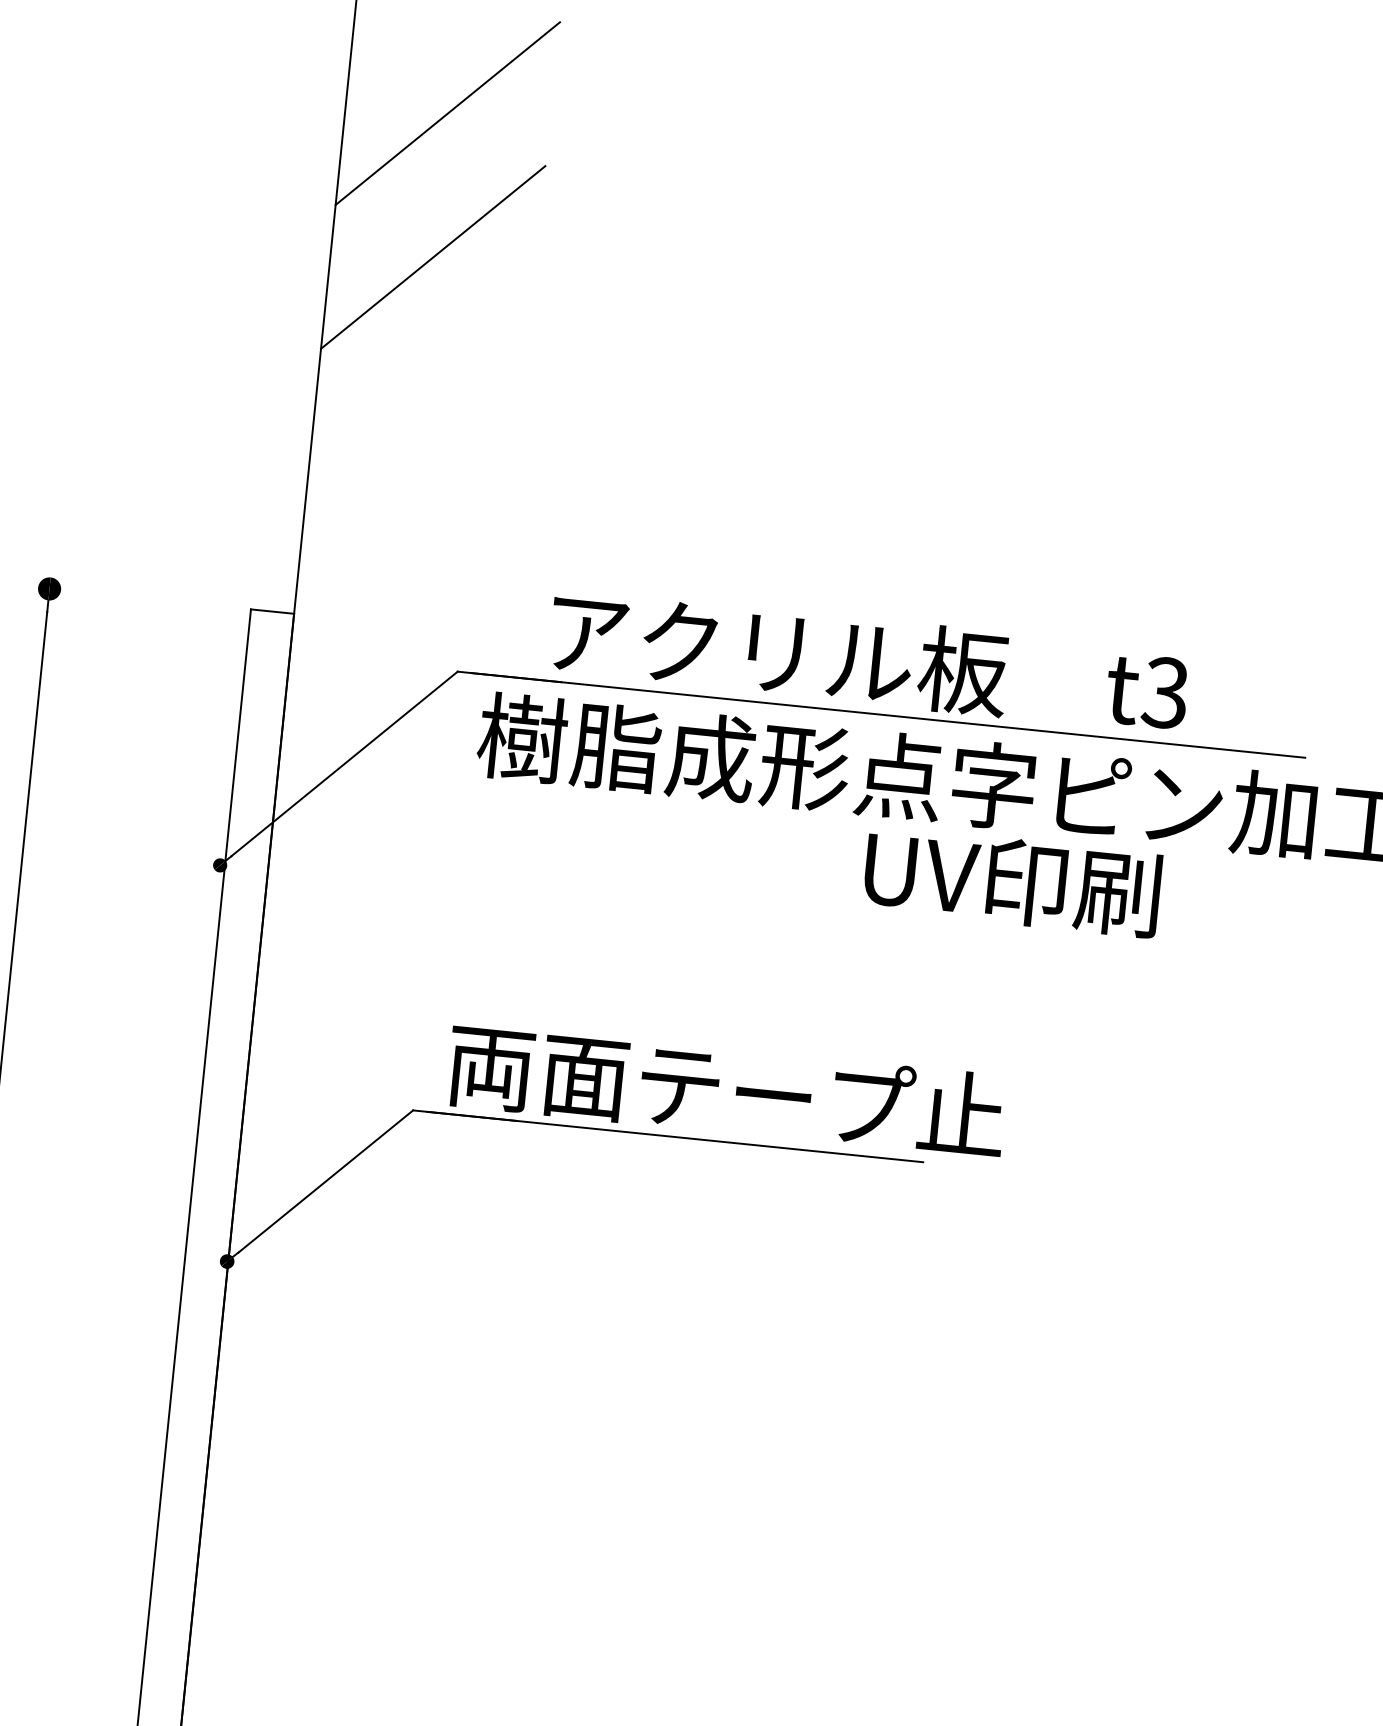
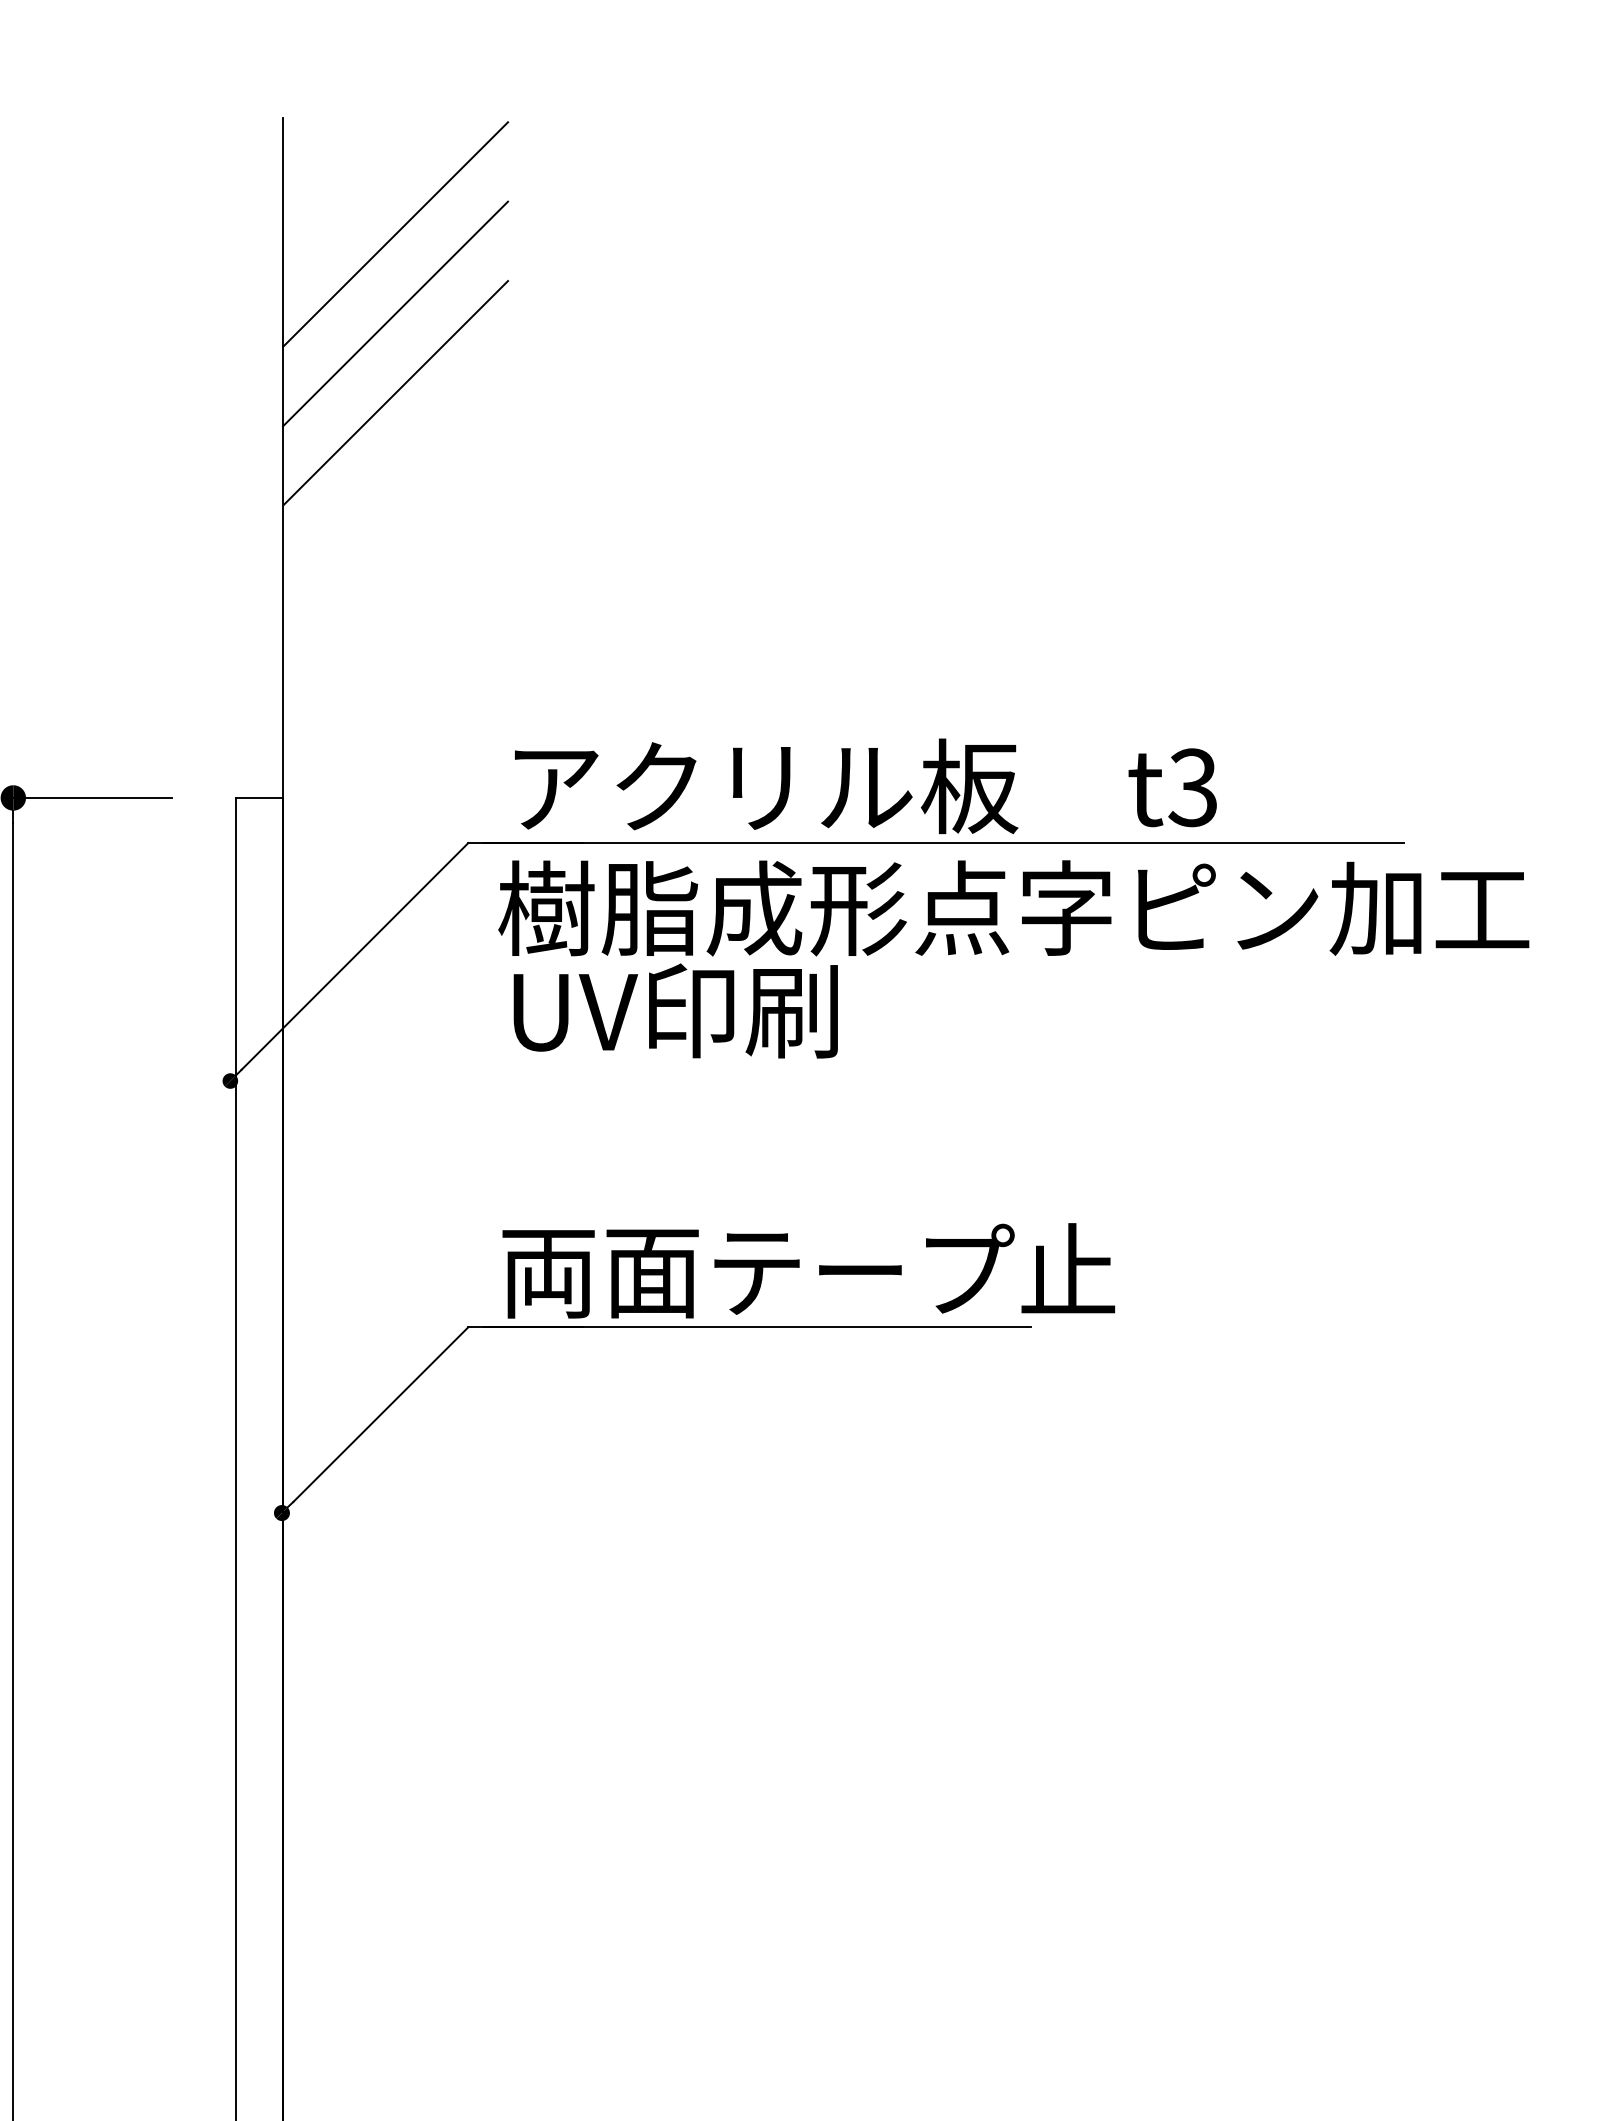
line: (440, 185) -> (395, 313), added
line: (121, 595) -> (92, 797), added
text: (868, 661) -> (865, 786), moved
text: (1012, 881) -> (675, 1010), moved

